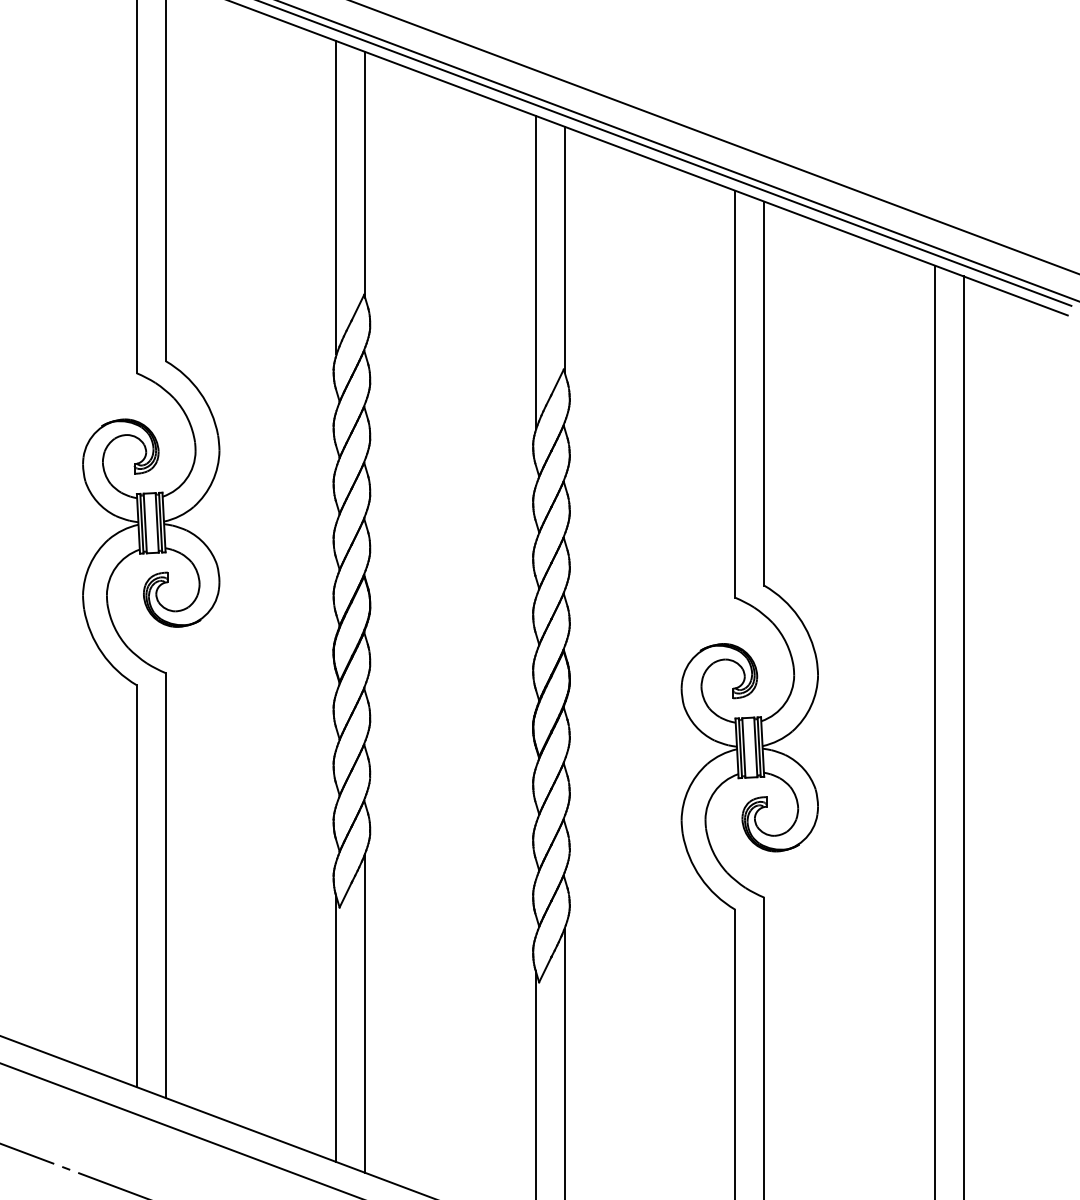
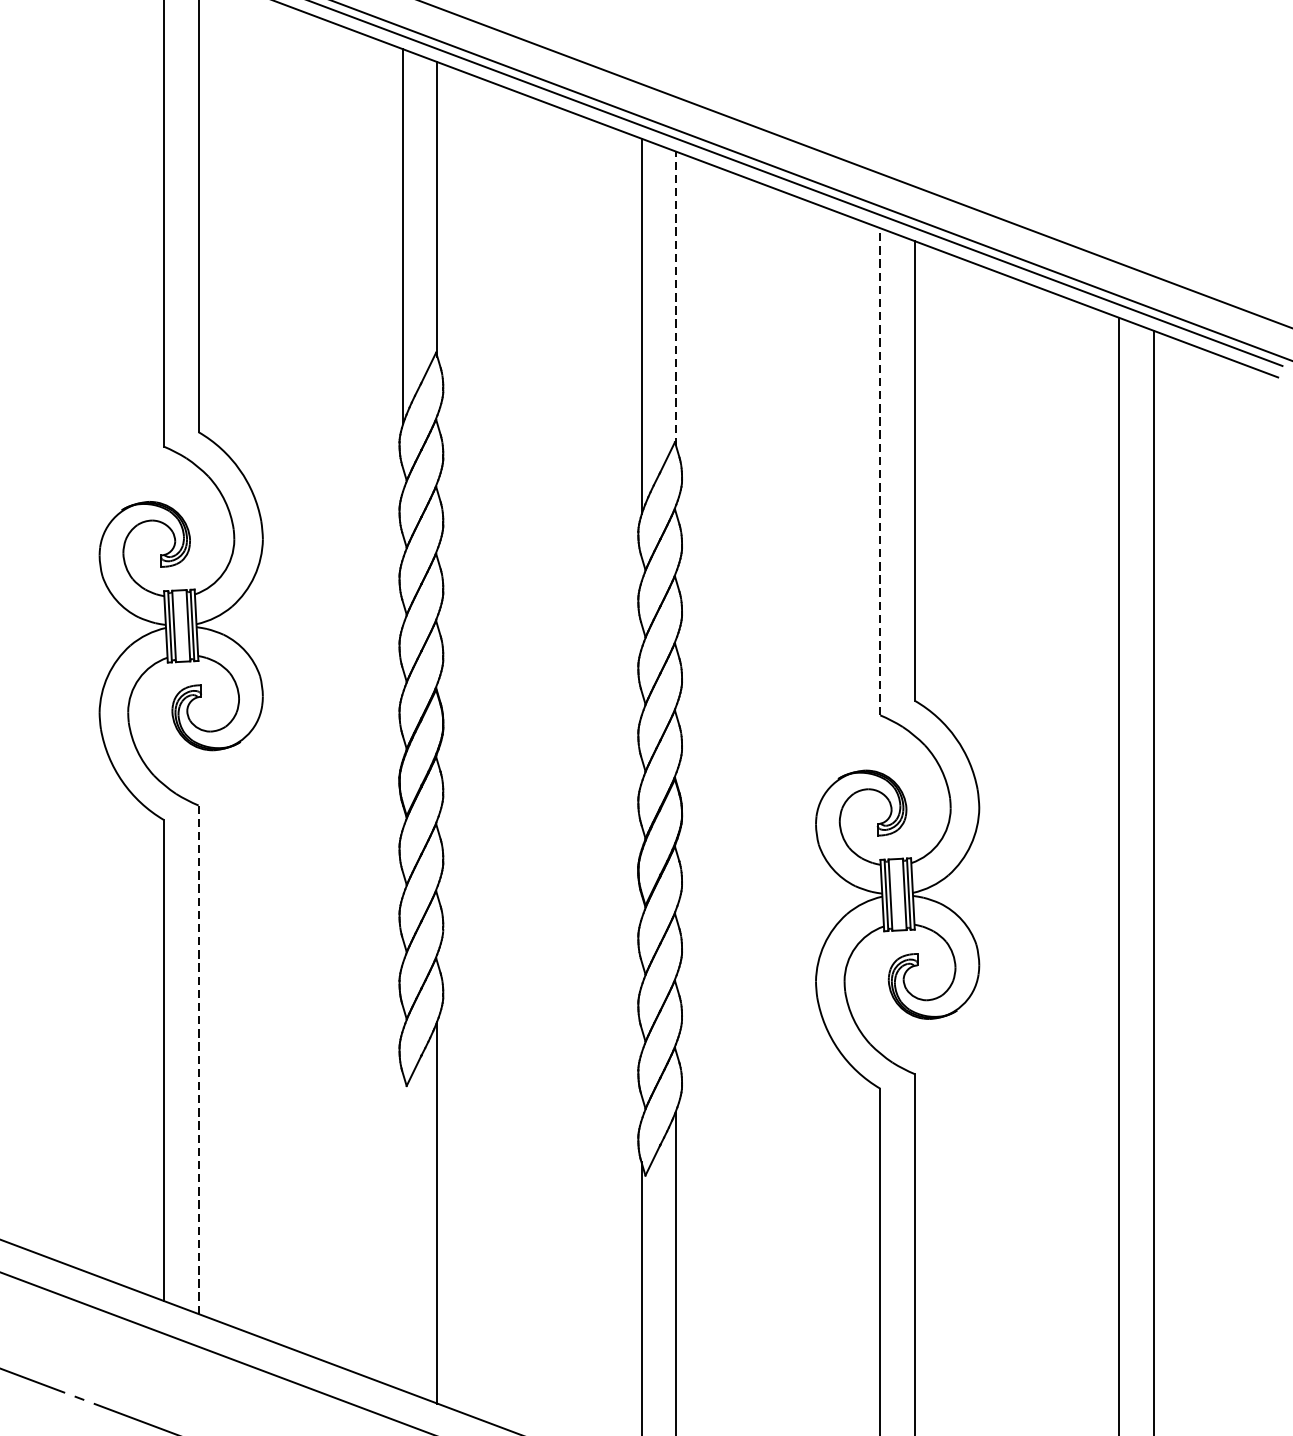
line: (564, 249) -> (675, 298), solid -> dashed
line: (735, 394) -> (880, 472), solid -> dashed
line: (165, 885) -> (198, 1059), solid -> dashed
line: (336, 1028) -> (402, 1230), removed

